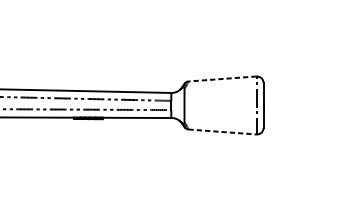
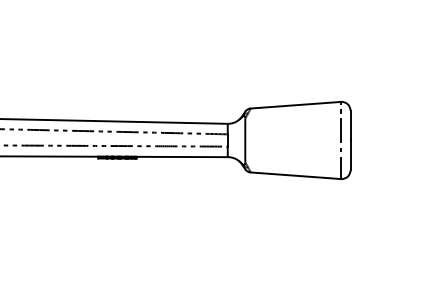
line: (222, 79) -> (295, 105), dashed -> solid
line: (223, 131) -> (296, 175), dashed -> solid

